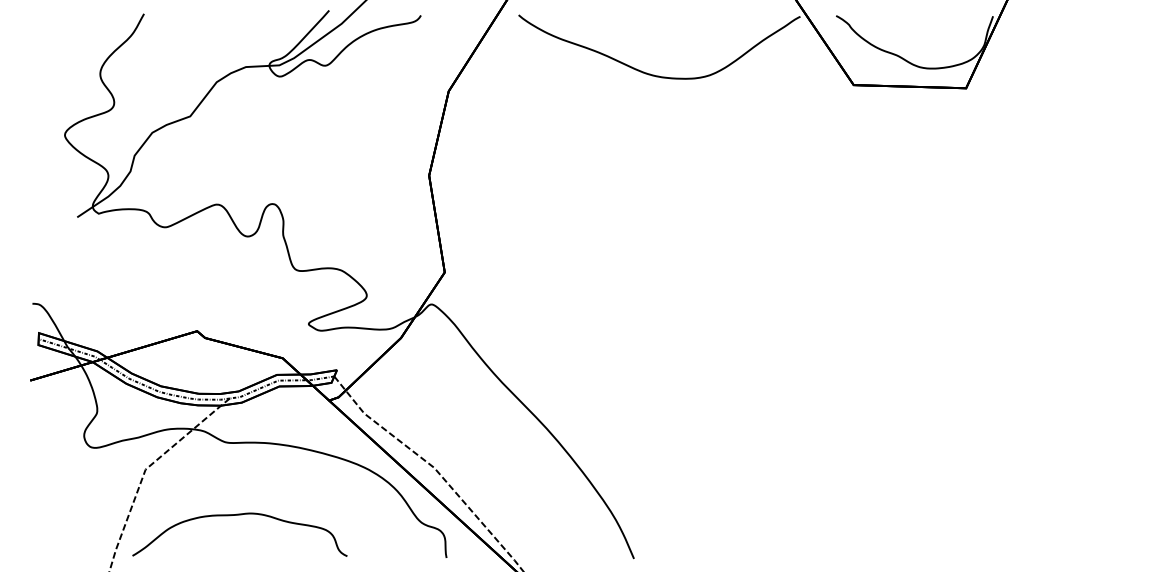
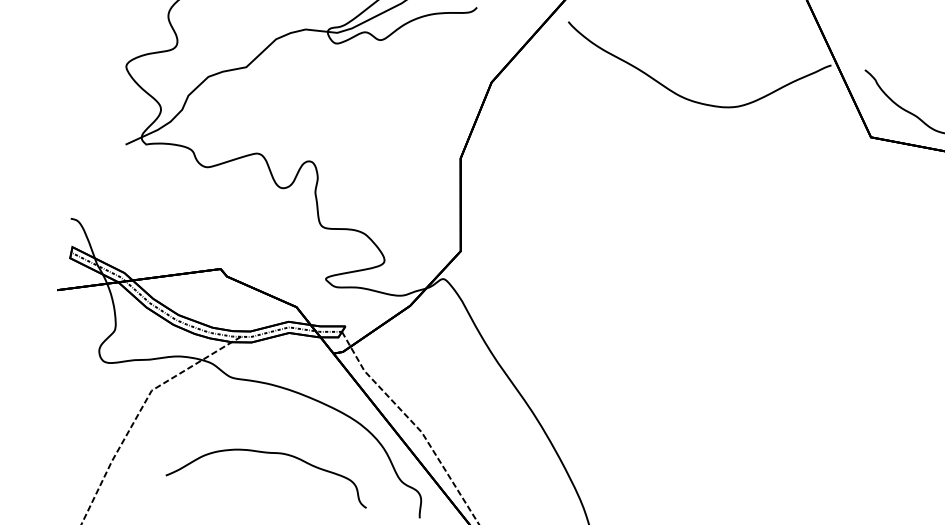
curve: (239, 515) -> (271, 453), moved

